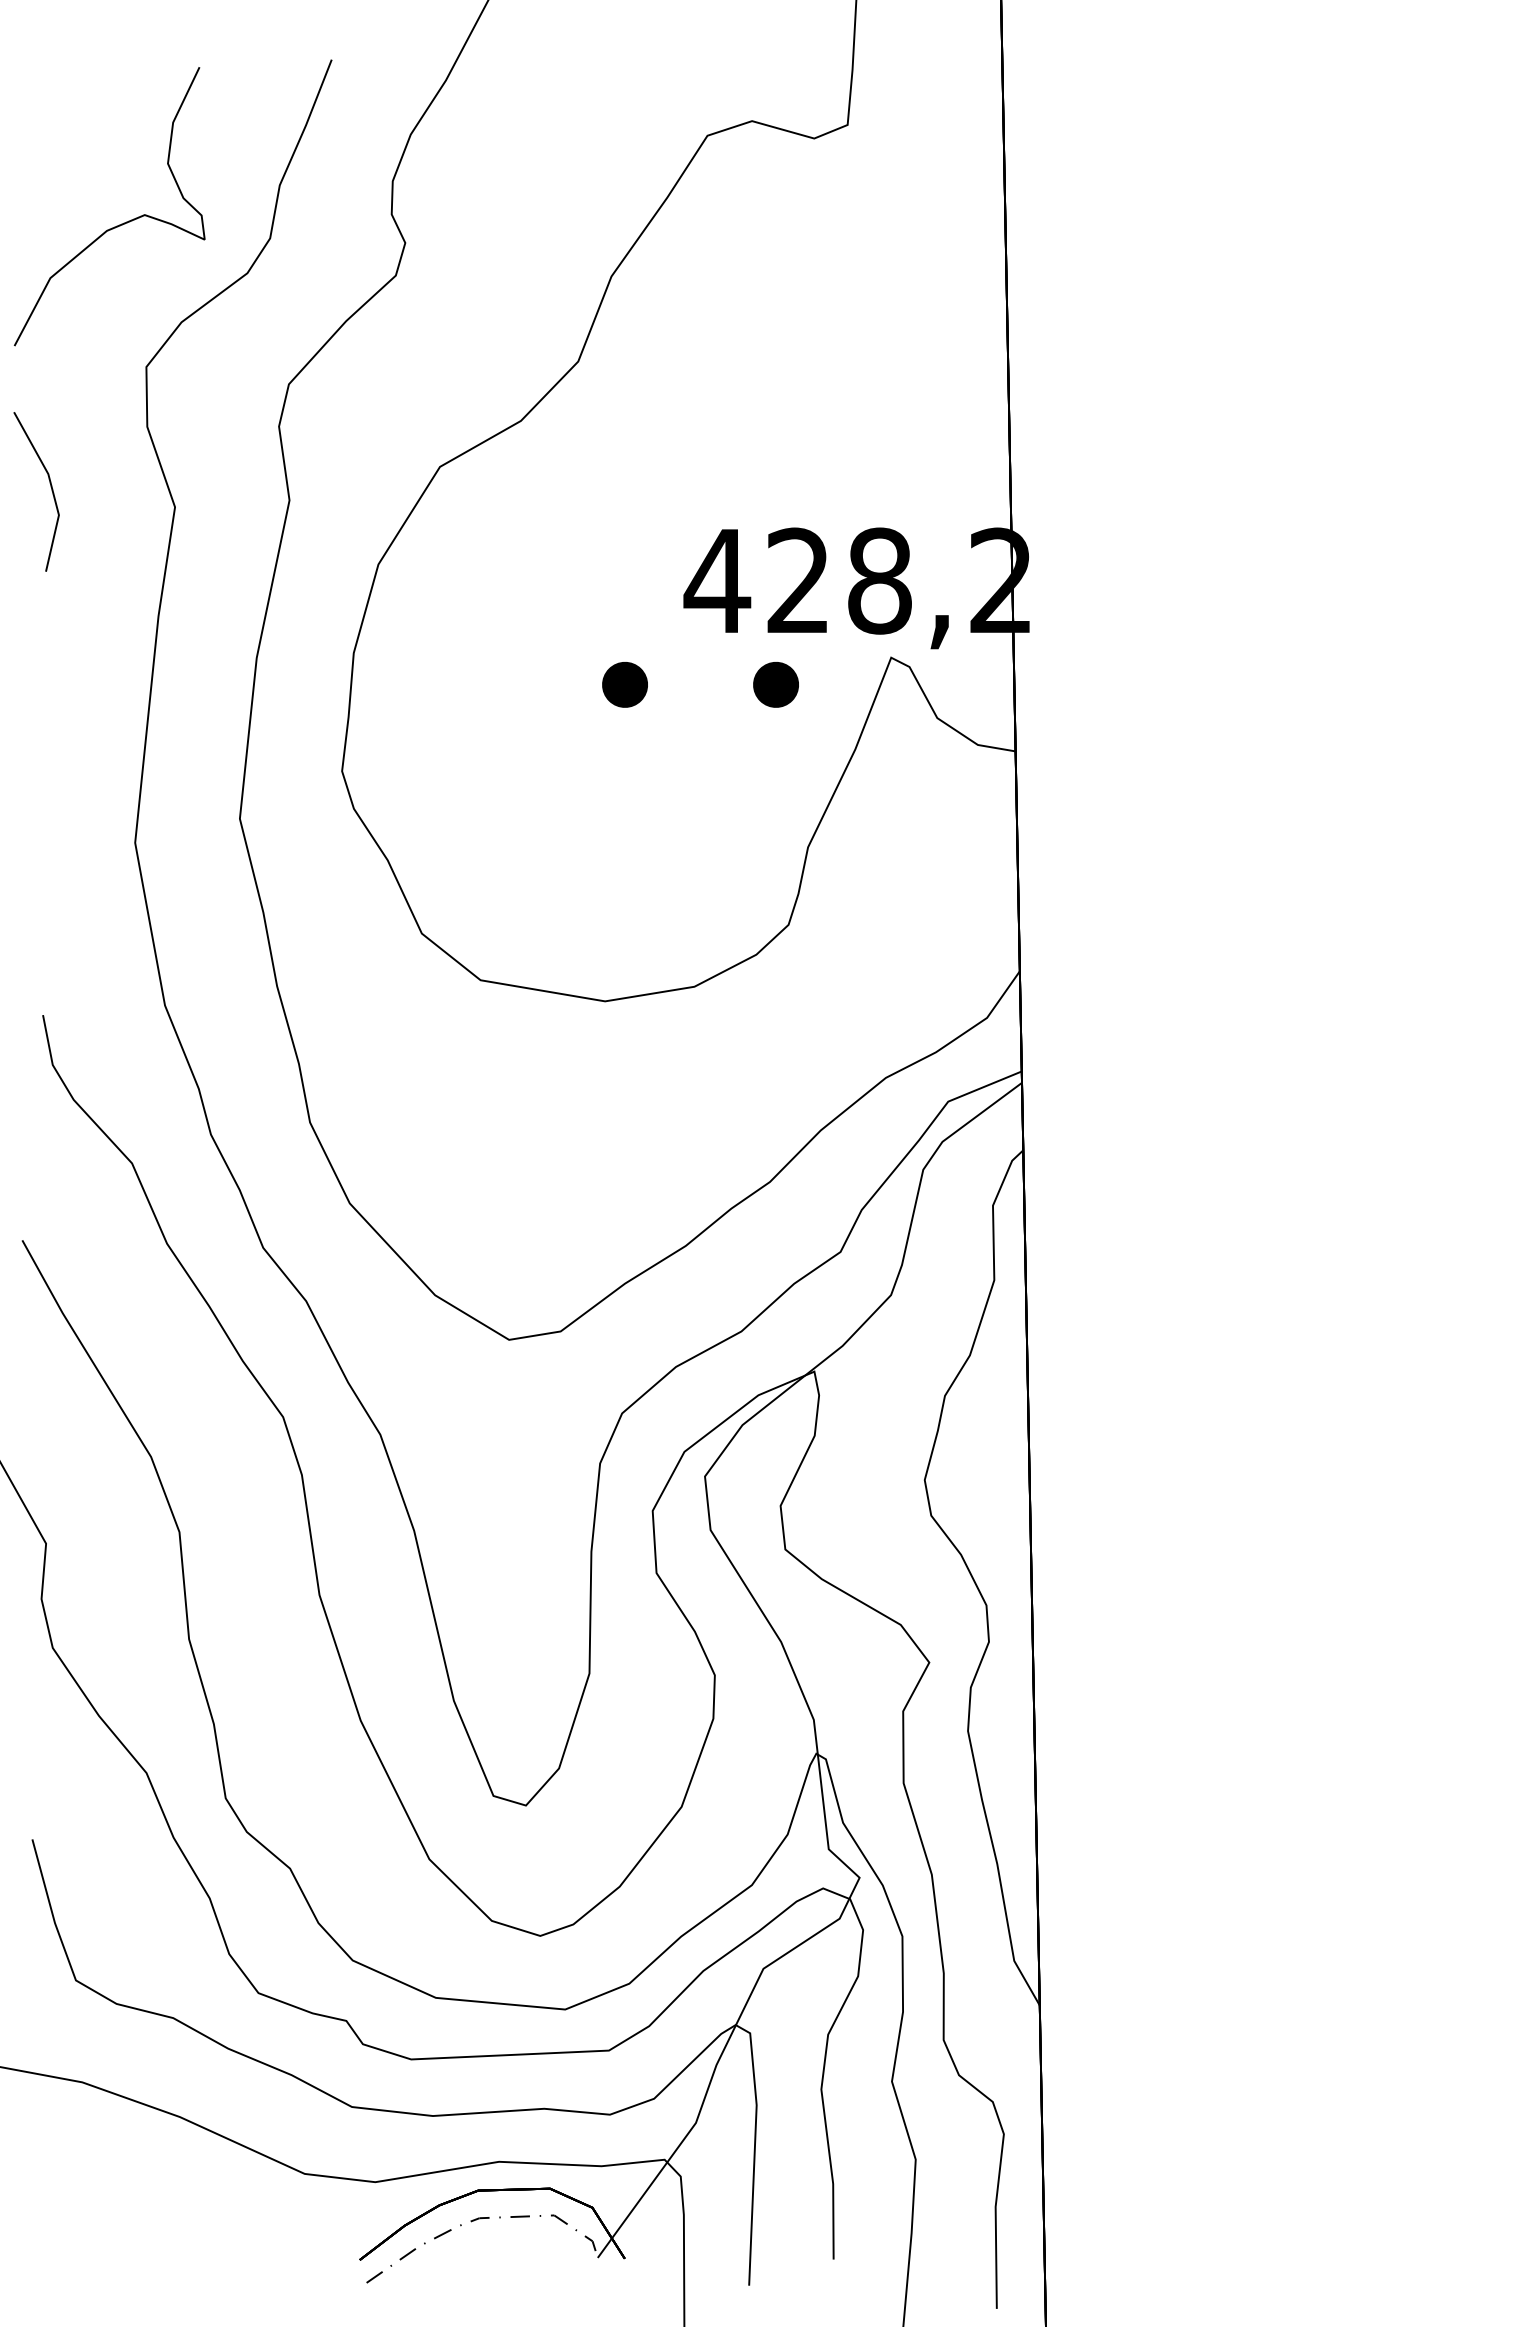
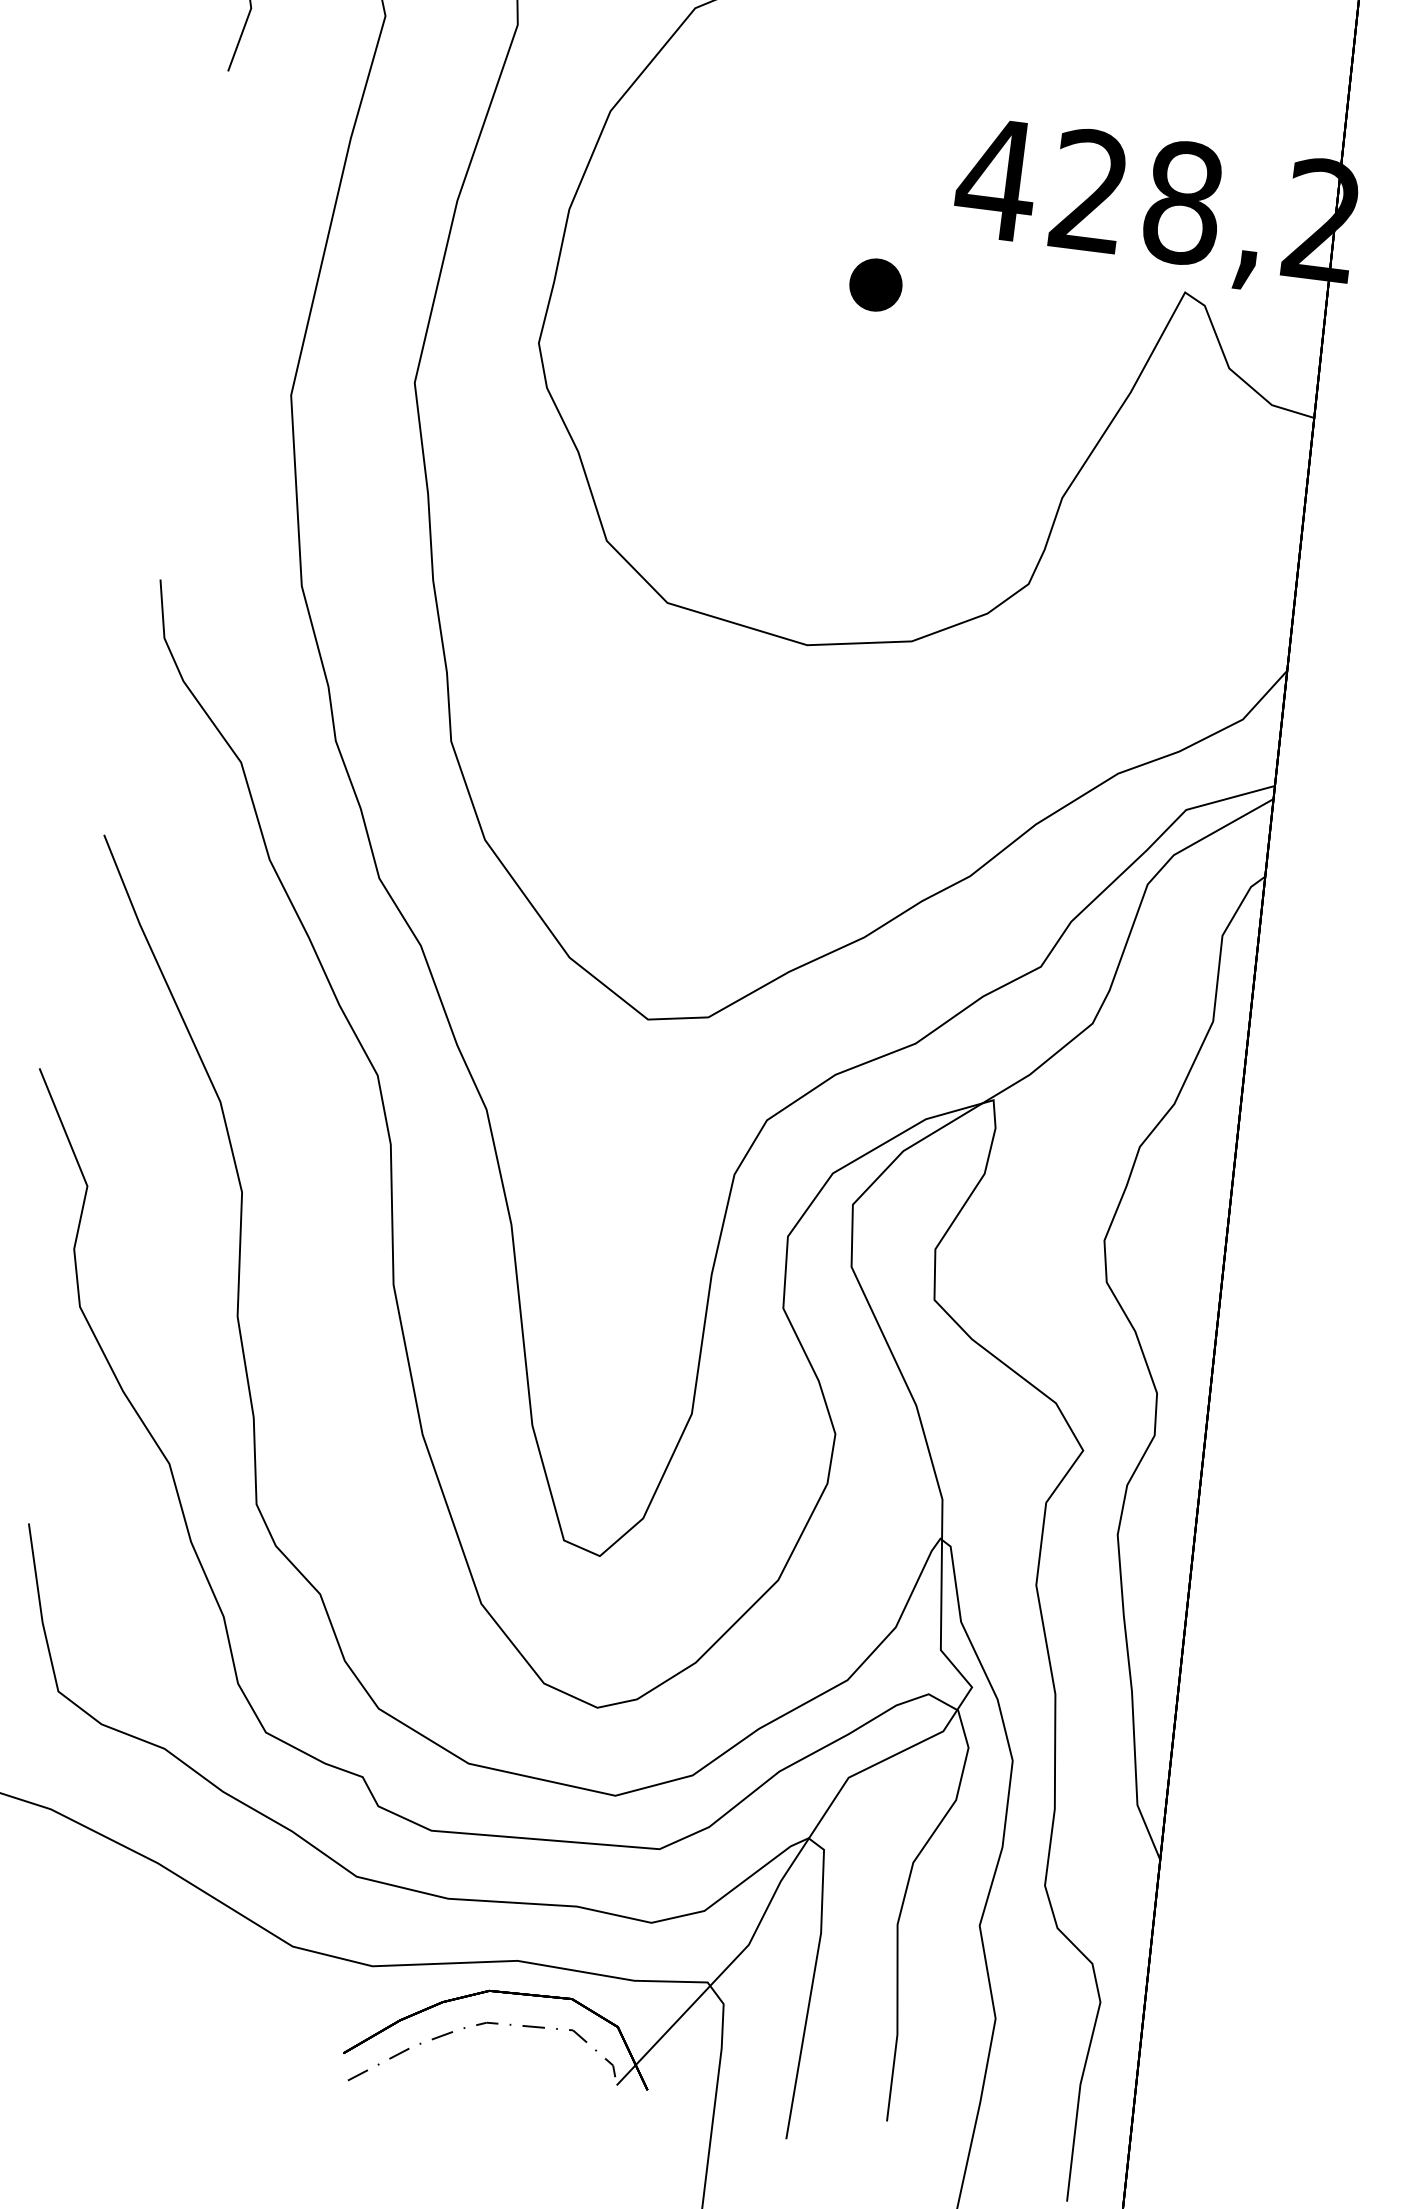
part: (775, 684) -> (1048, 306), removed

